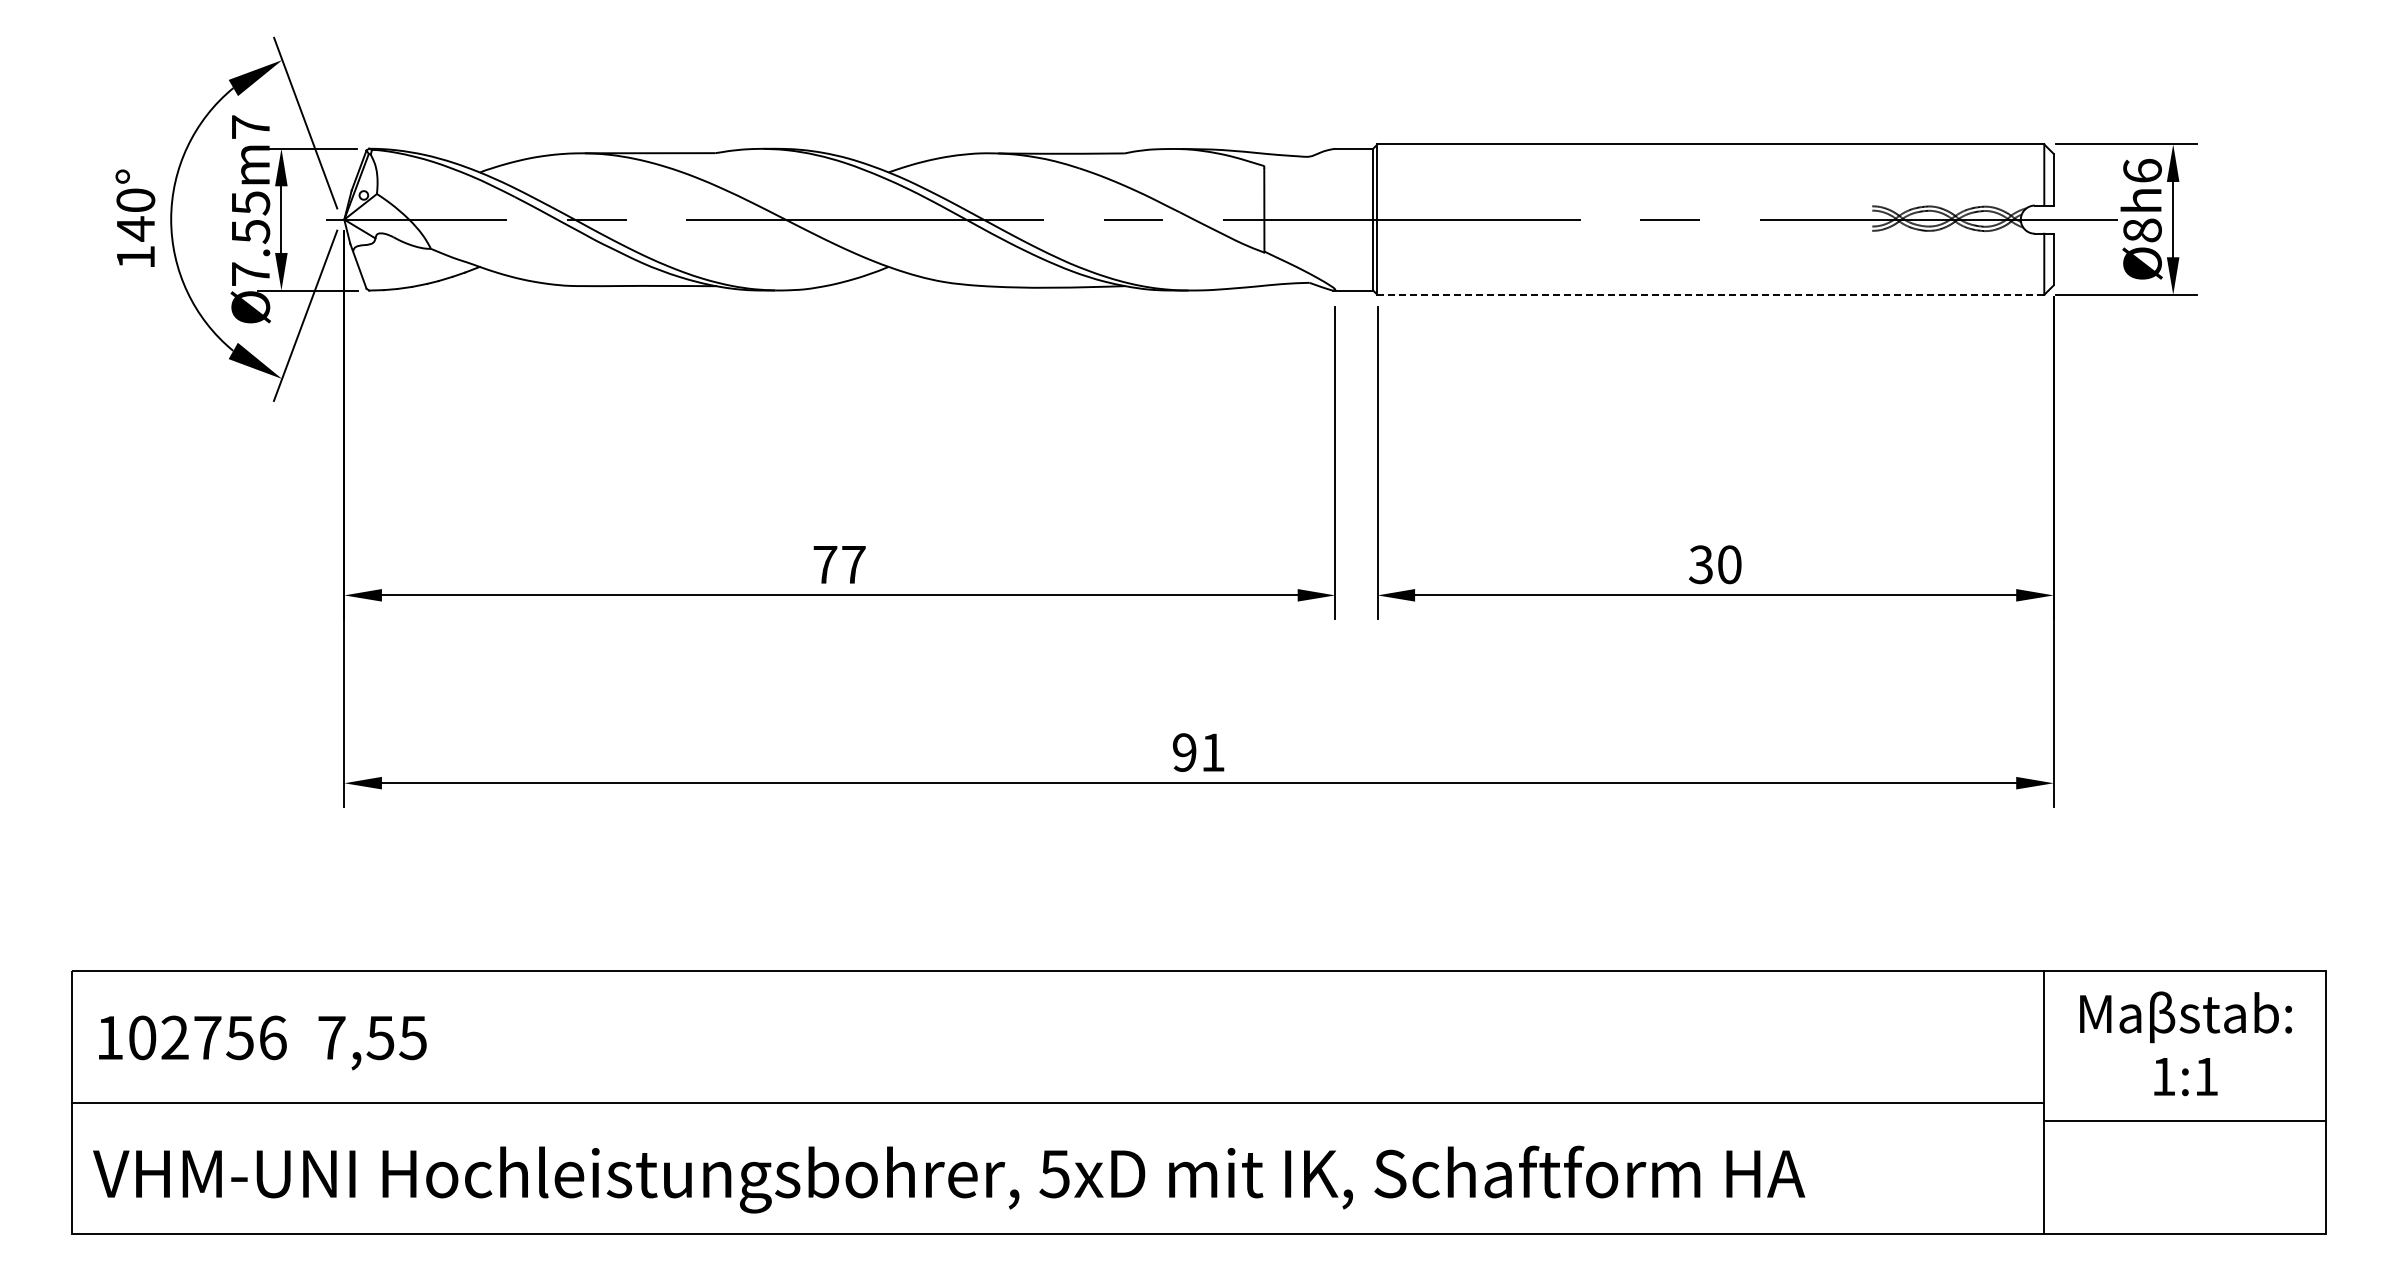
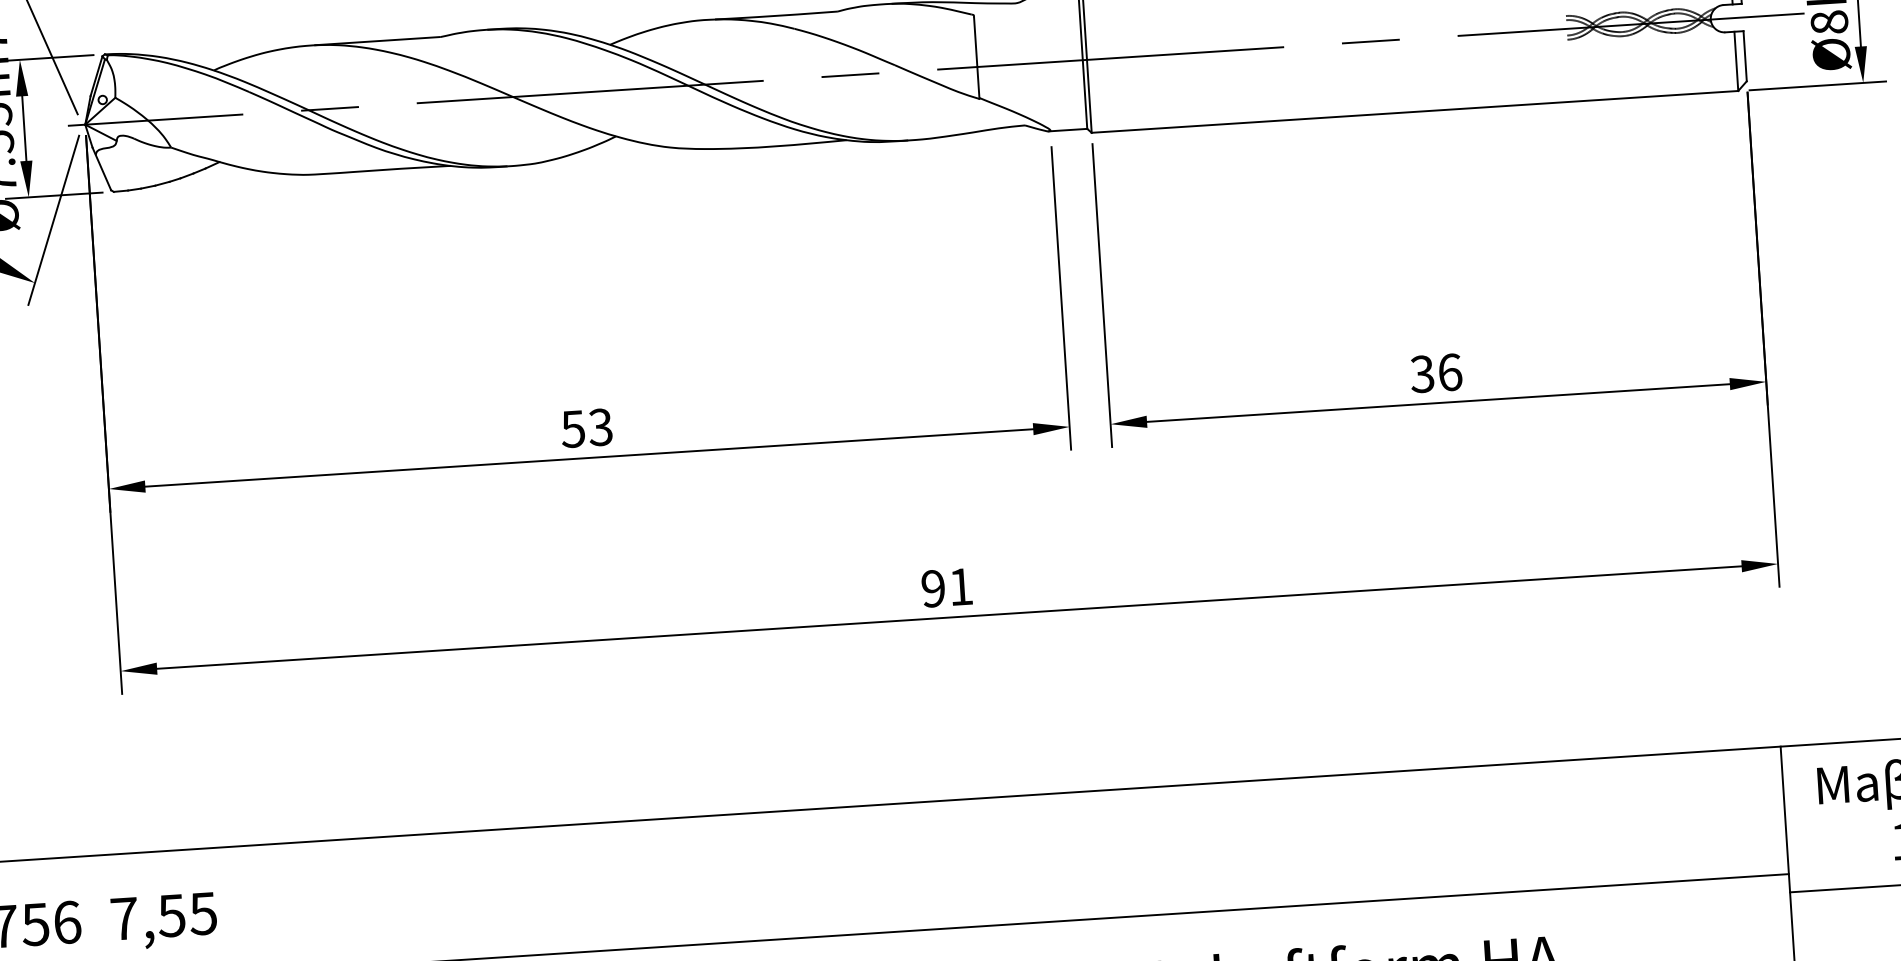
line: (1710, 294) -> (1414, 111), dashed -> solid
text: (838, 564) -> (586, 428), 77 -> 53
text: (1729, 564) -> (1449, 372), 30 -> 36

